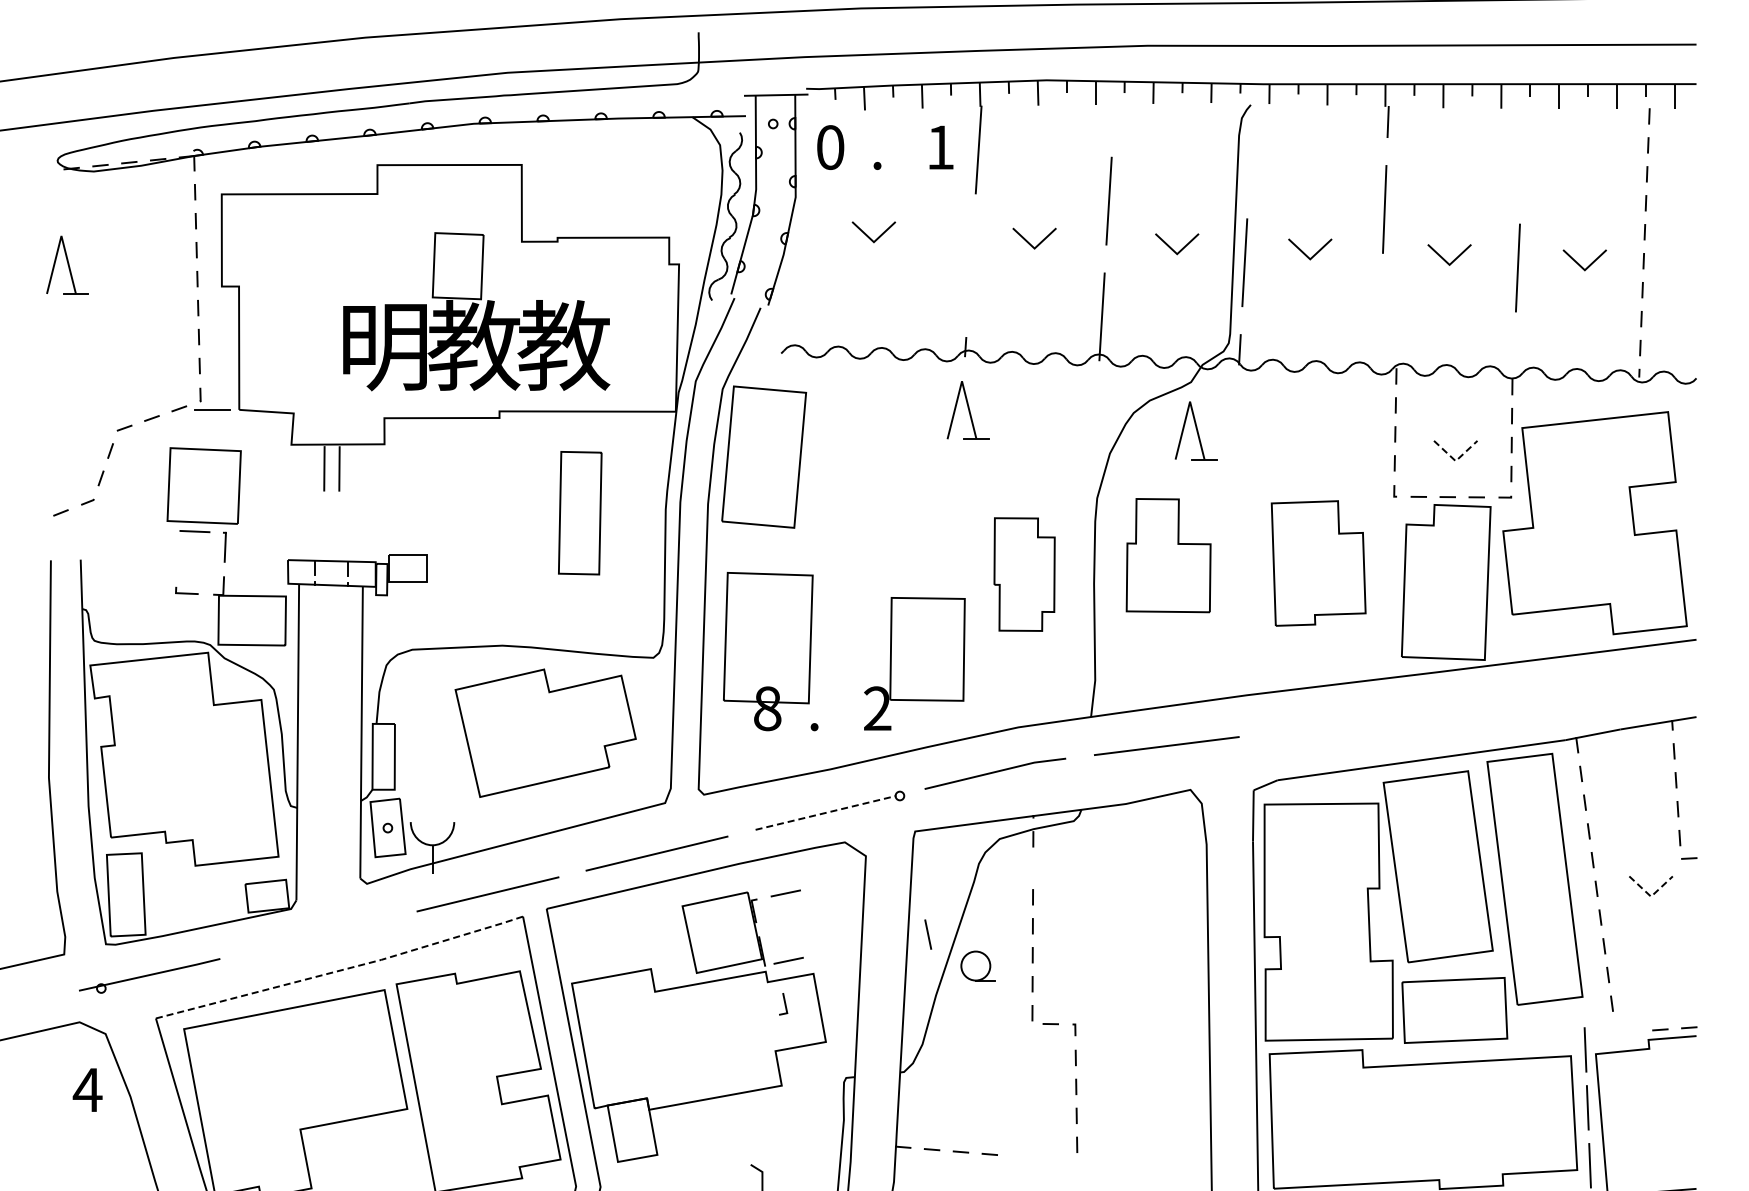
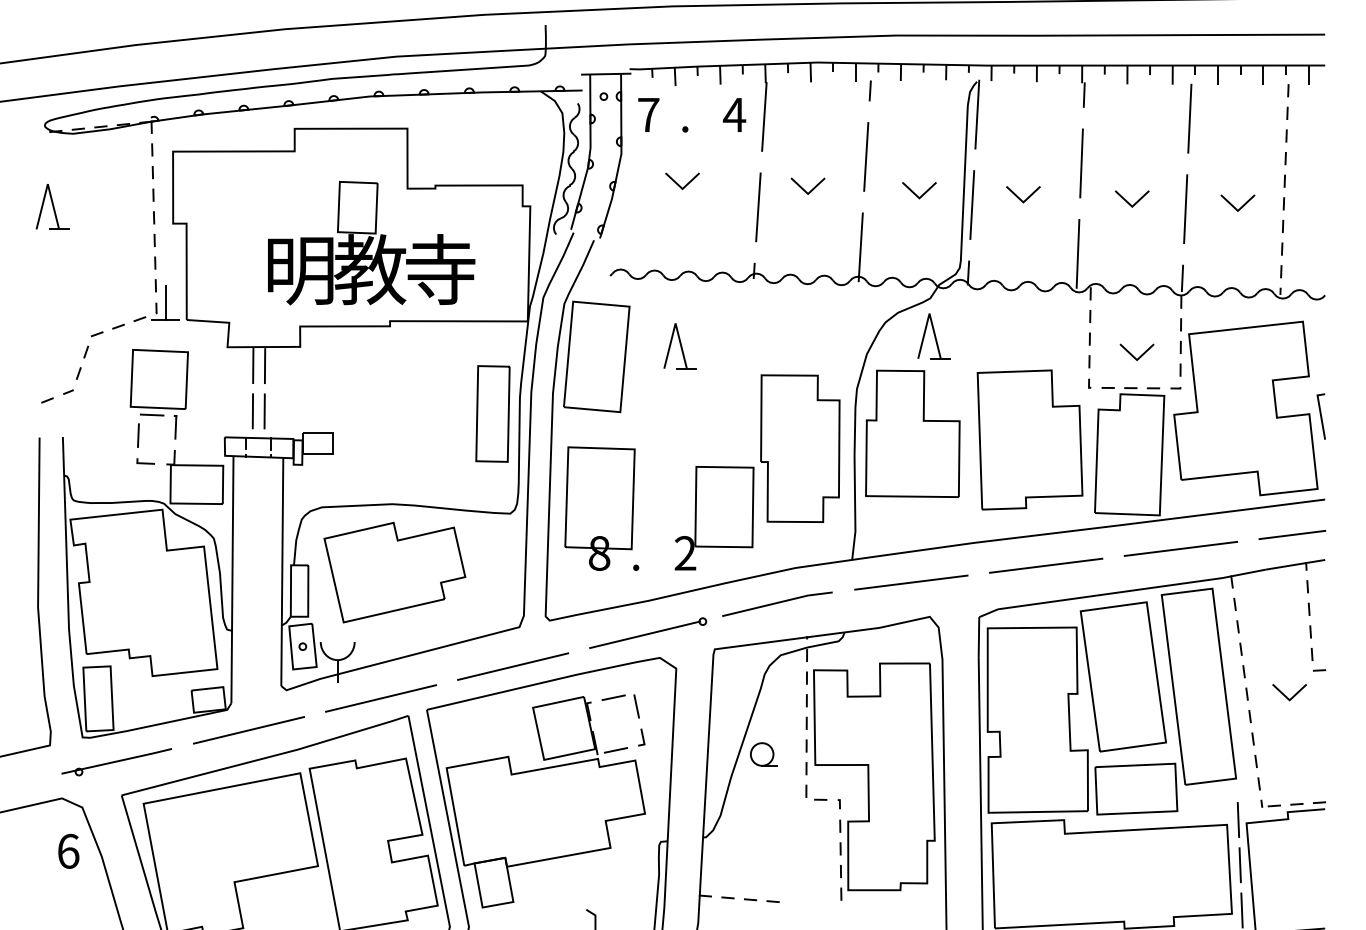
line: (1113, 116) -> (869, 90), added
line: (1250, 146) -> (976, 114), added
text: (830, 147) -> (648, 115), 0 -> 7
text: (940, 147) -> (734, 115), 1 -> 4
line: (1523, 151) -> (1189, 118), added
line: (970, 265) -> (757, 207), added
line: (1379, 324) -> (1077, 253), added
text: (563, 344) -> (440, 268), 教 -> 寺
line: (1513, 356) -> (1182, 278), added
line: (212, 387) -> (165, 302), added
part: (967, 410) -> (679, 346), moved
line: (1455, 461) -> (1136, 360), dashed -> solid
part: (580, 513) -> (493, 414), moved
line: (323, 526) -> (252, 411), added
line: (338, 526) -> (264, 411), added
line: (1691, 533) -> (1321, 416), added
part: (1168, 555) -> (912, 433), size x1.43
line: (177, 557) -> (138, 435), added
part: (1318, 563) -> (1029, 440), size x1.43
part: (1024, 574) -> (800, 448), size x1.67
line: (1654, 684) -> (1292, 534), added
line: (1511, 702) -> (1180, 548), added
line: (1339, 724) -> (1046, 565), added
part: (545, 732) -> (394, 572), moved
line: (826, 812) -> (645, 634), dashed -> solid
line: (1651, 896) -> (1289, 700), dashed -> solid
line: (928, 934) -> (636, 706), moved
line: (318, 935) -> (248, 730), added
line: (342, 969) -> (267, 757), dashed -> solid
part: (1114, 994) -> (870, 776), added
line: (784, 1004) -> (642, 737), moved
part: (1626, 1028) -> (1270, 803), added
text: (87, 1089) -> (68, 850), 4 -> 6

